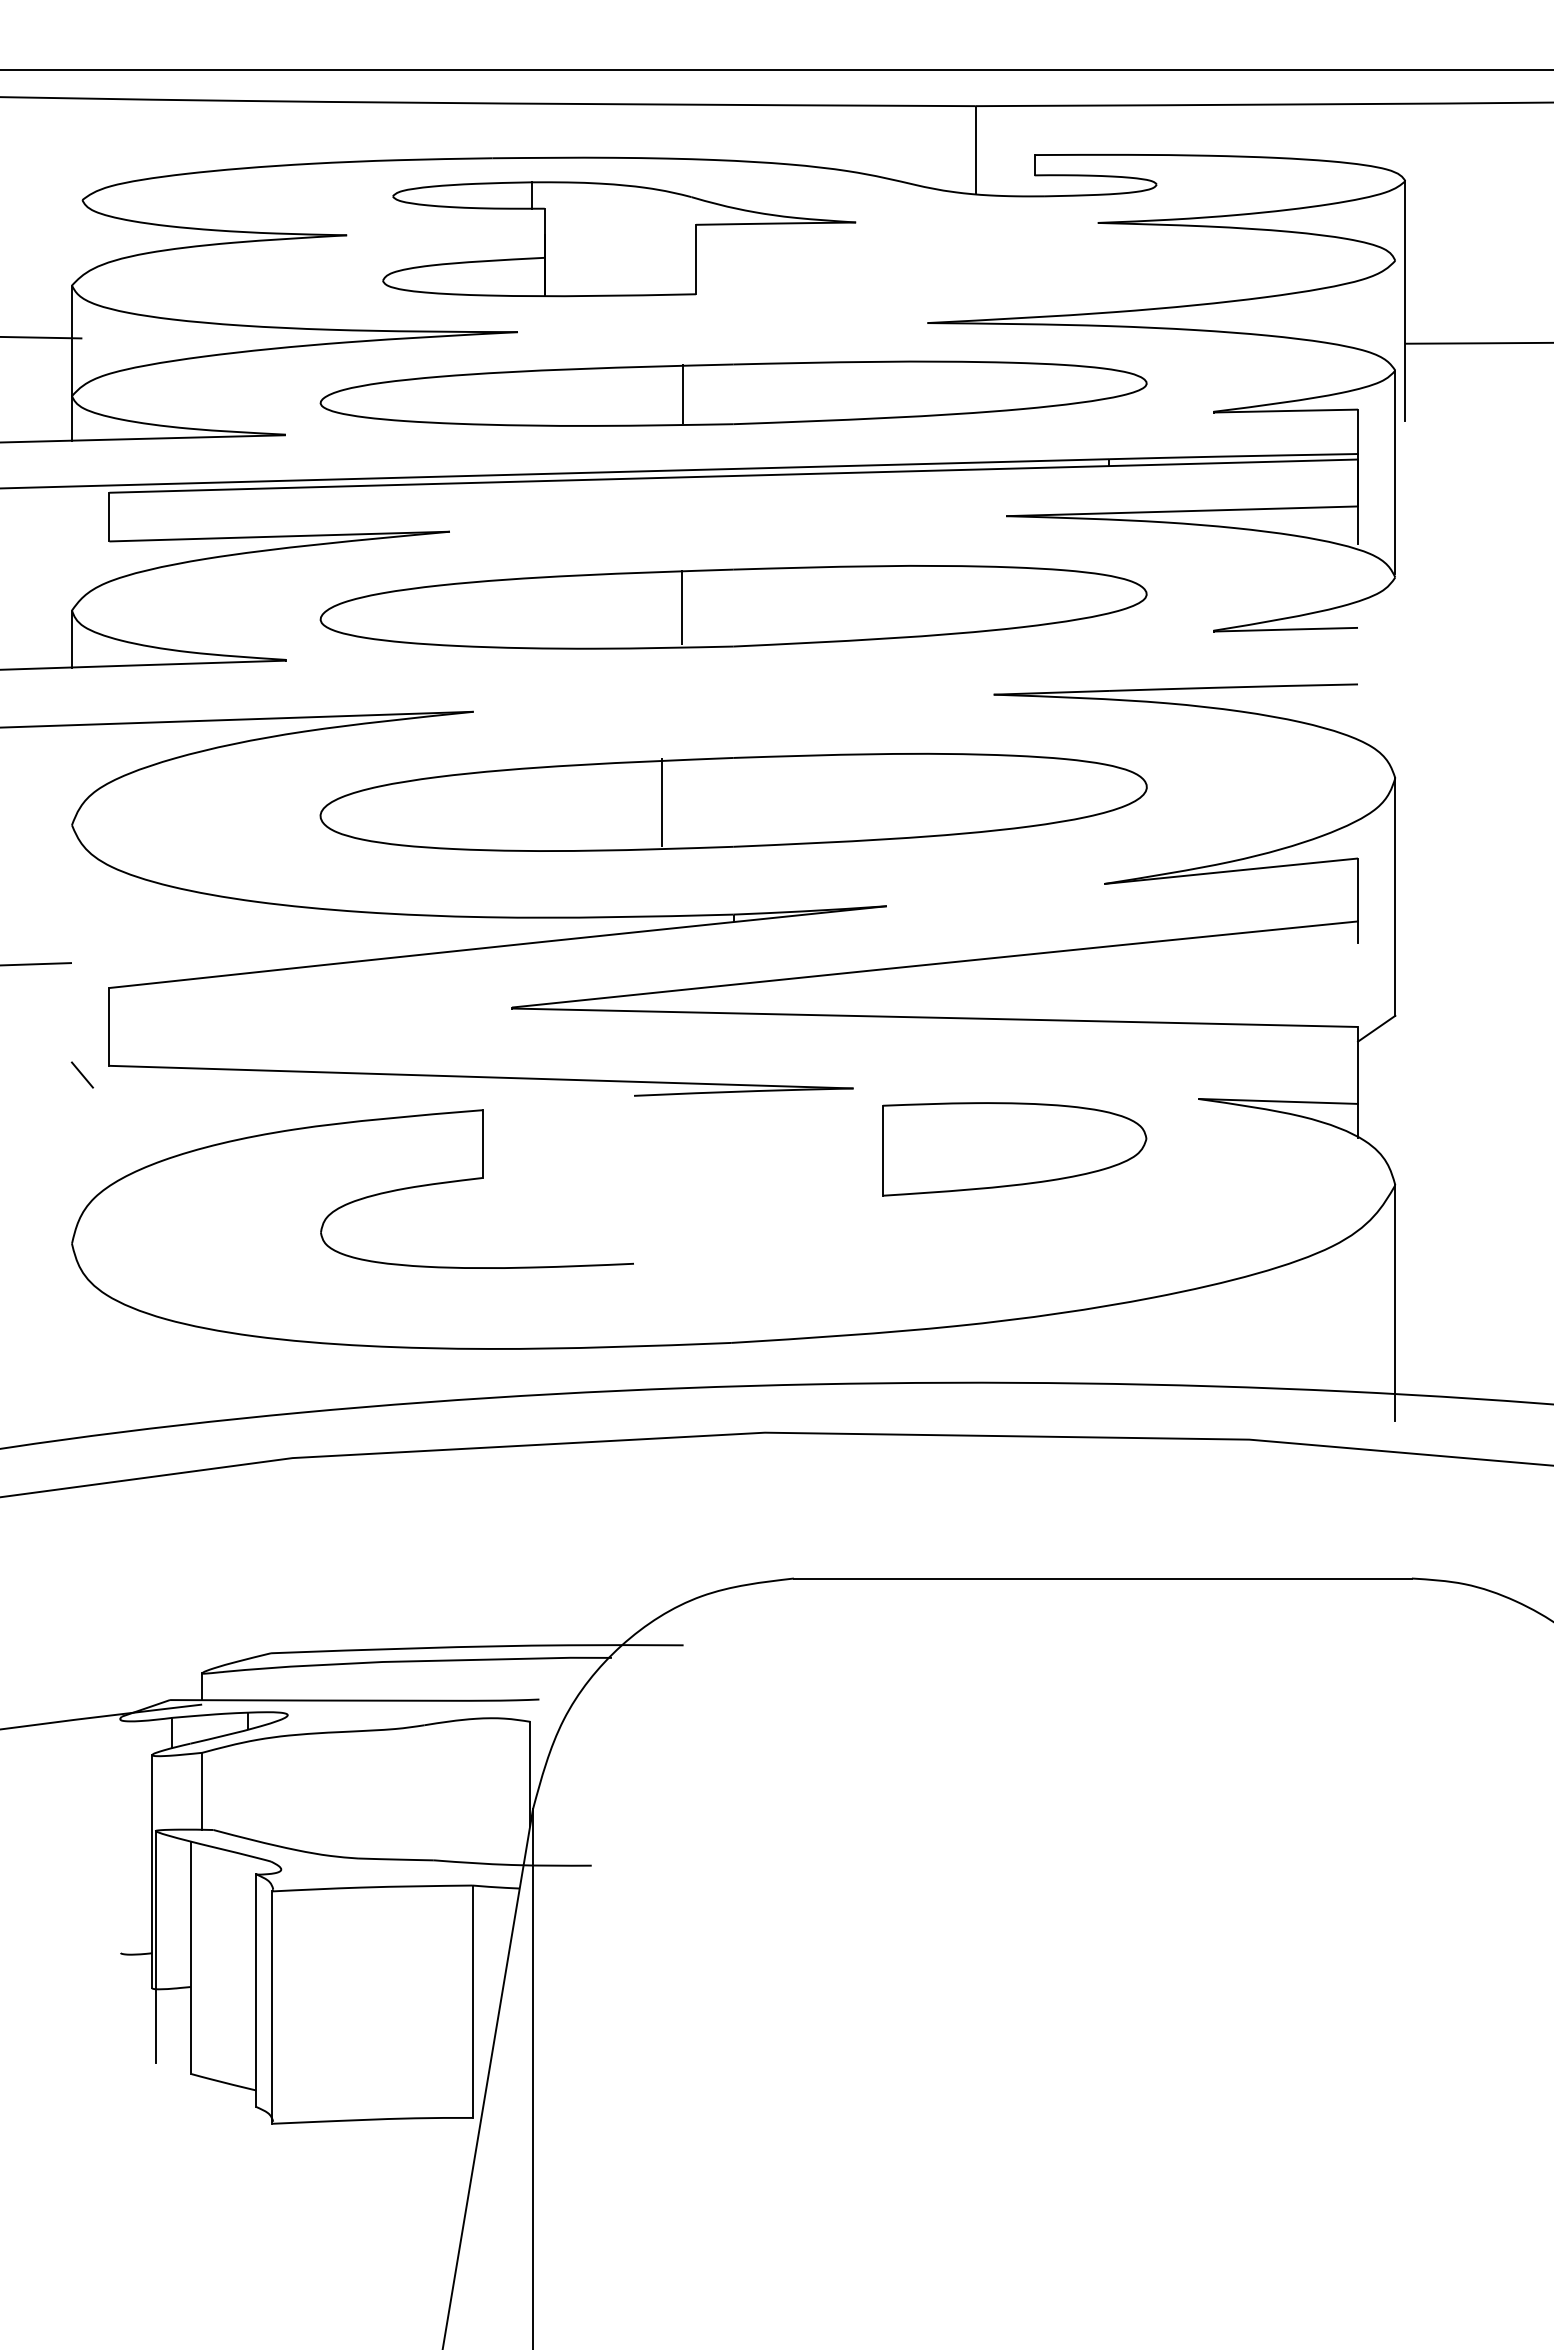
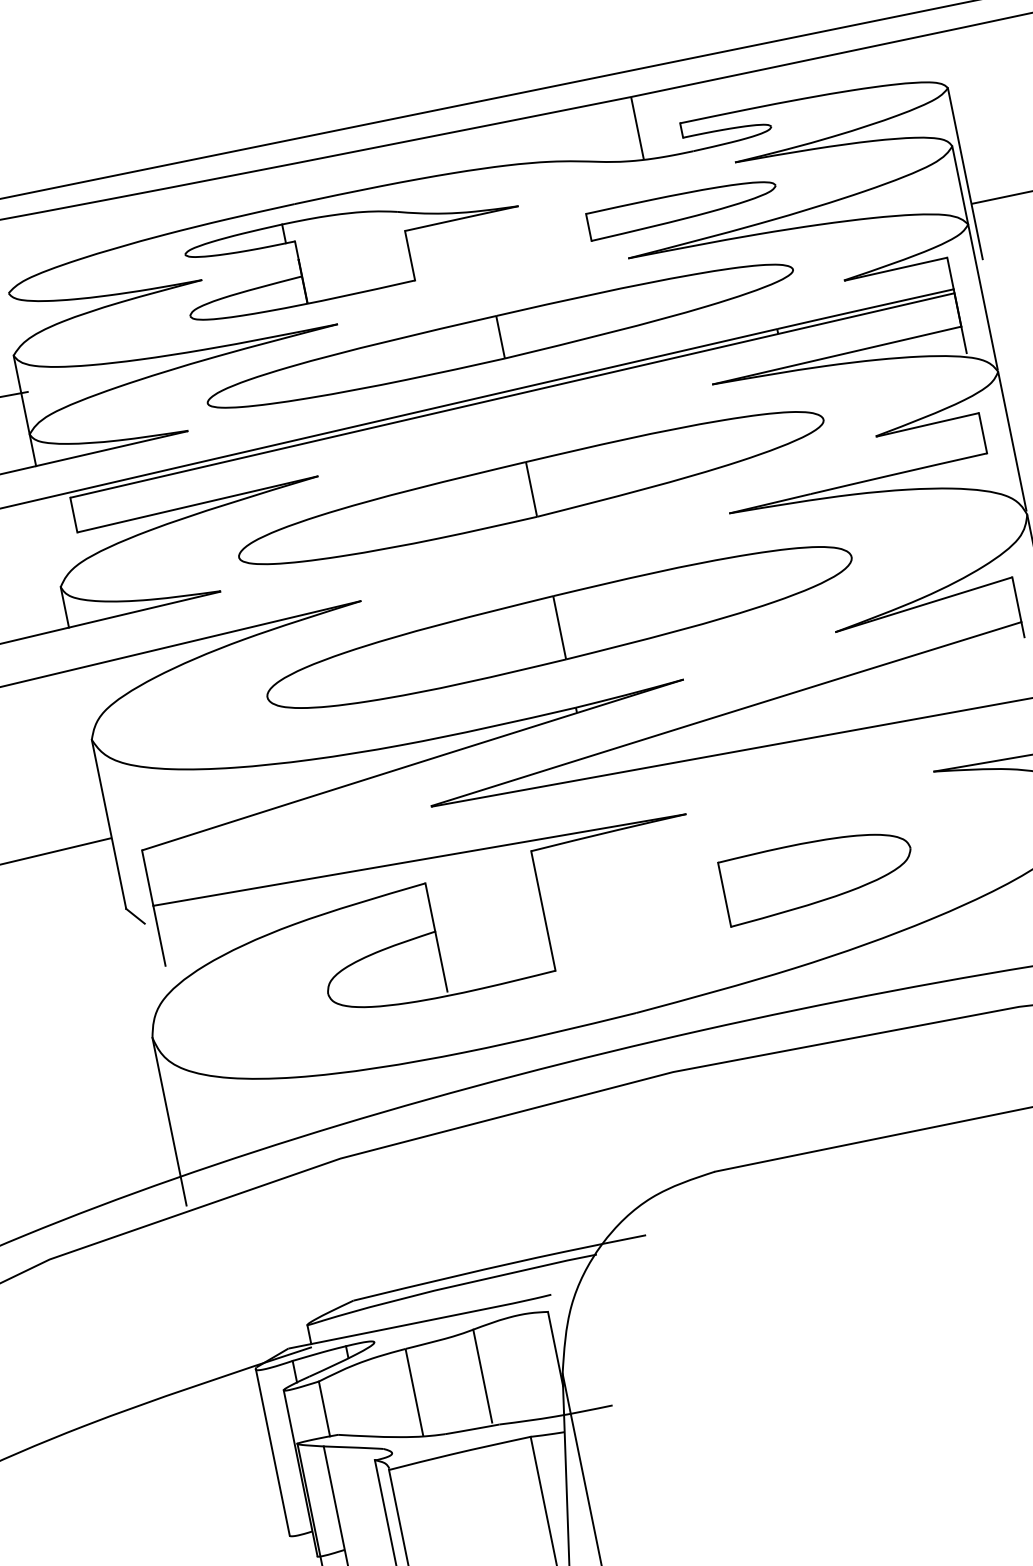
part: (619, 239) -> (352, 252), moved
part: (1014, 269) -> (682, 207), added
line: (1395, 315) -> (960, 185), added
line: (682, 394) -> (500, 337), moved
line: (681, 607) -> (531, 489), moved
line: (1358, 655) -> (983, 432), added
line: (1395, 674) -> (1012, 440), added
line: (661, 801) -> (559, 627), moved
line: (71, 943) -> (108, 824), added
line: (109, 1107) -> (159, 935), added
part: (1014, 1149) -> (818, 874), moved
line: (634, 1179) -> (543, 910), added
line: (482, 1220) -> (441, 961), added
line: (71, 1361) -> (169, 1121), added
line: (424, 1790) -> (482, 1376), added
line: (328, 1793) -> (414, 1392), added
line: (120, 1836) -> (272, 1452), added

